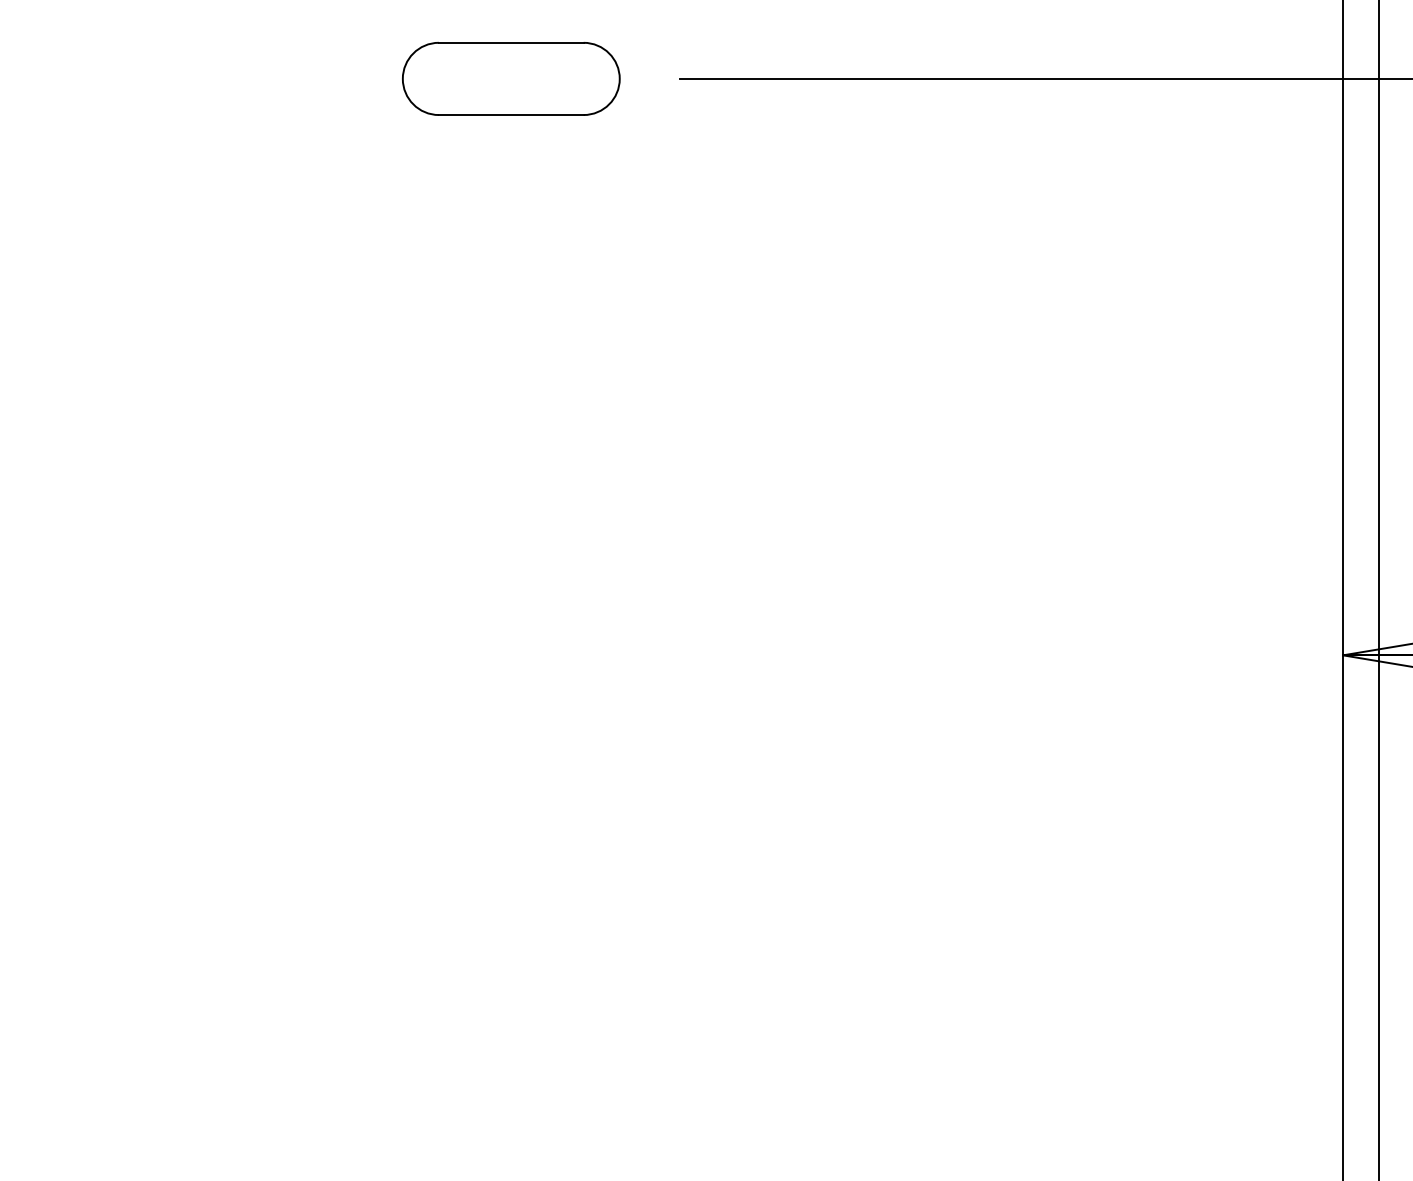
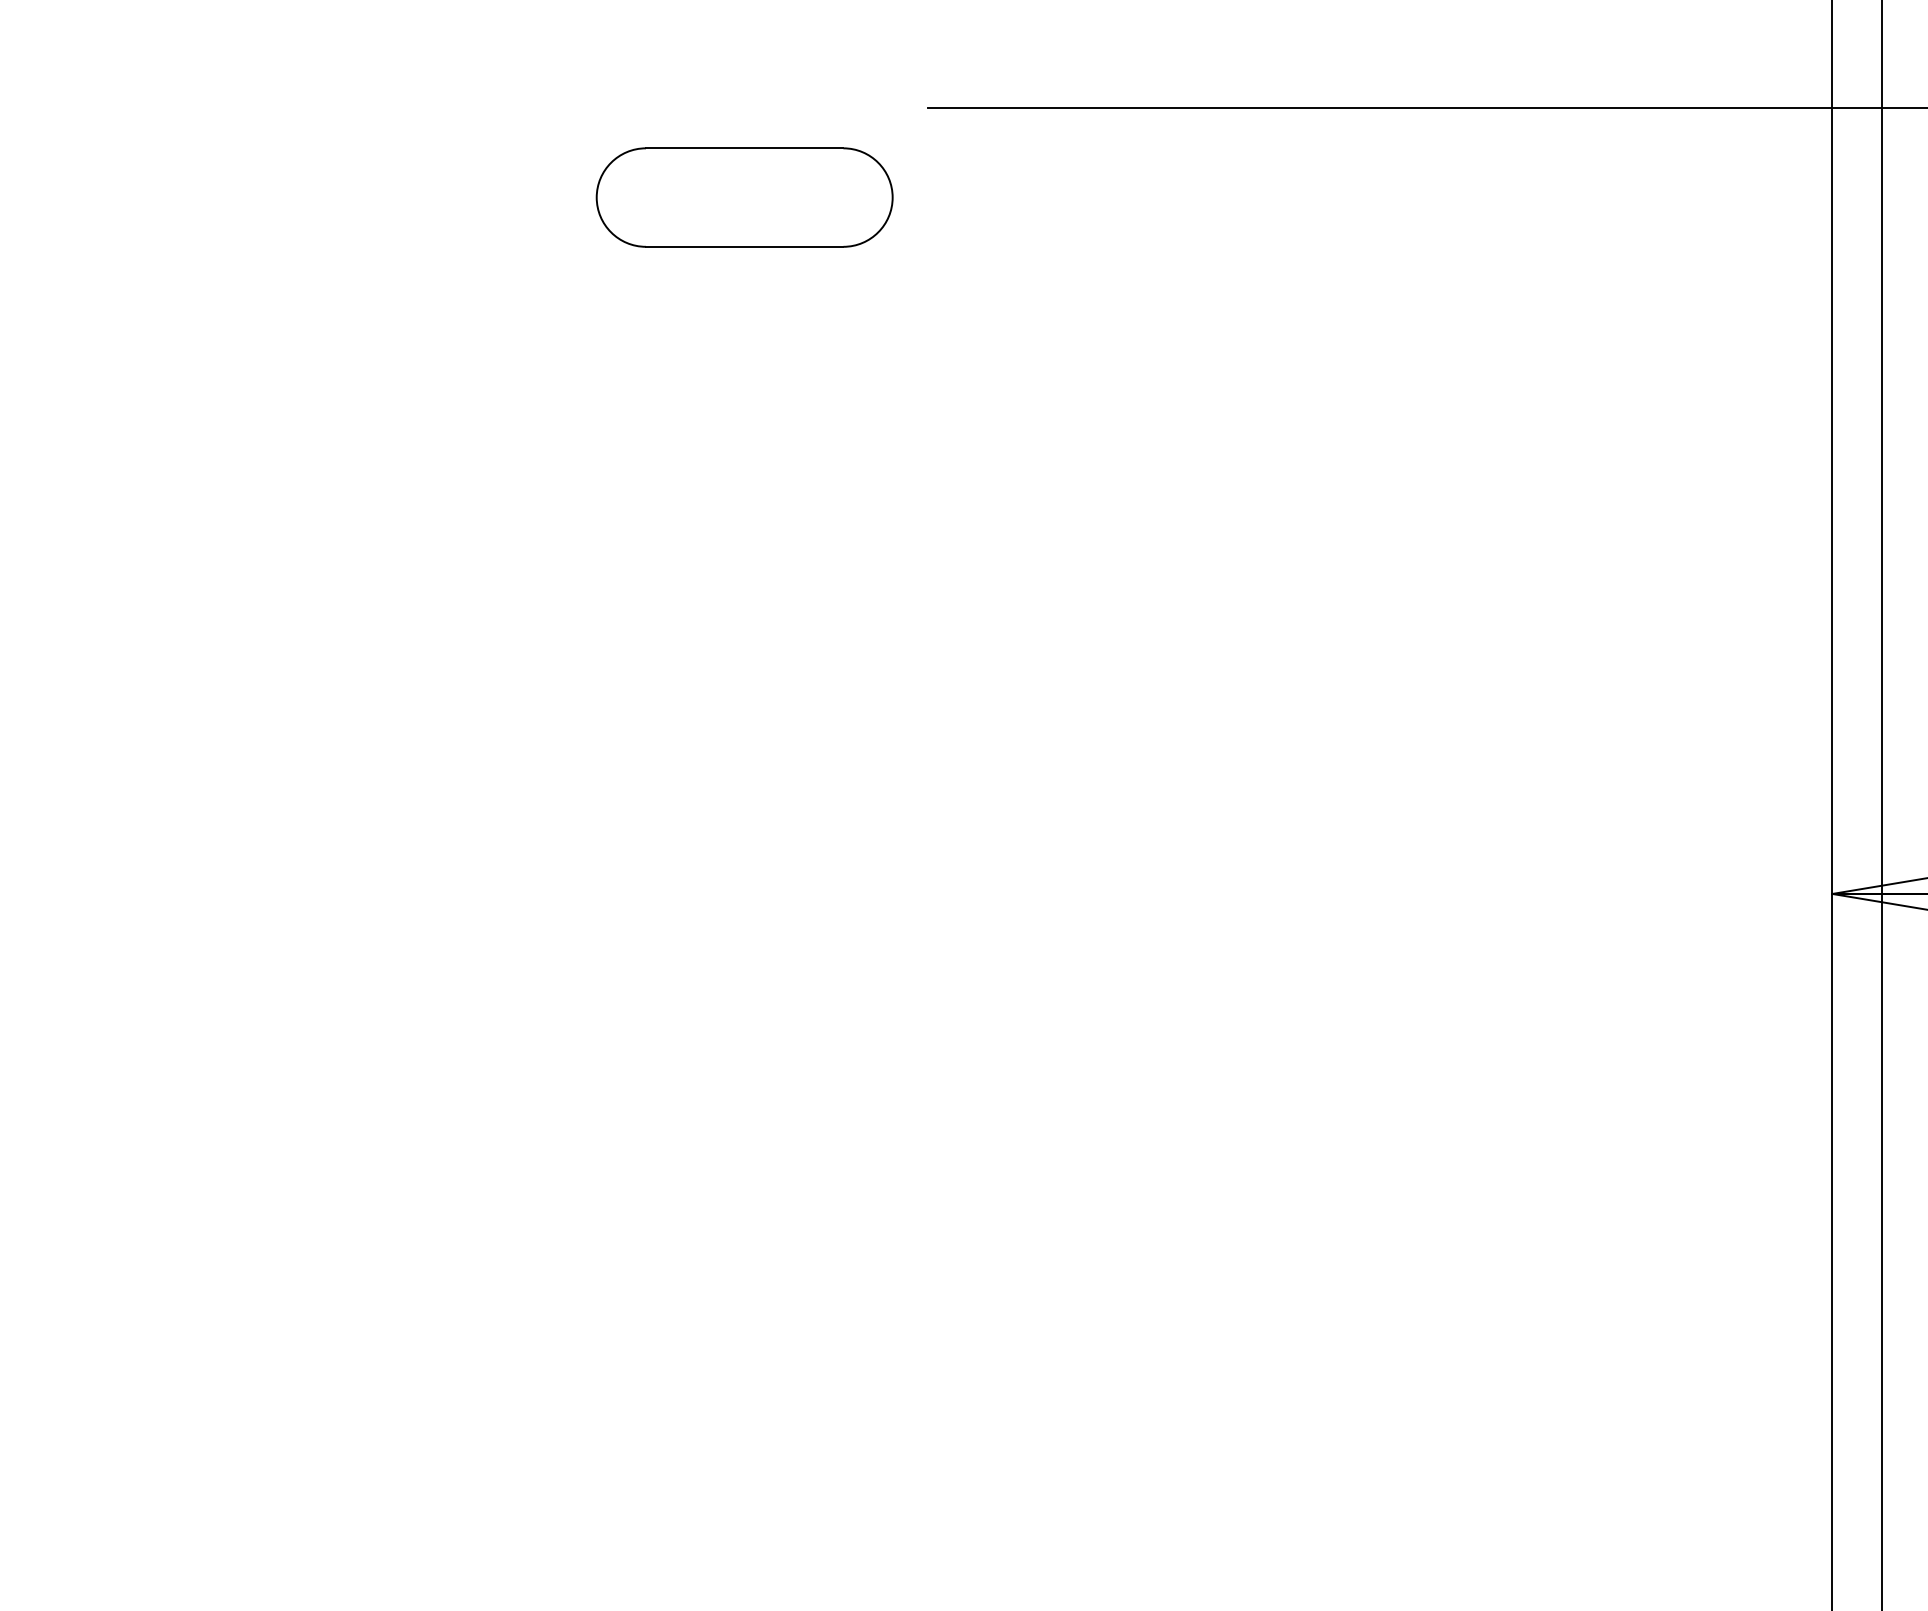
part: (511, 78) -> (744, 197), moved

